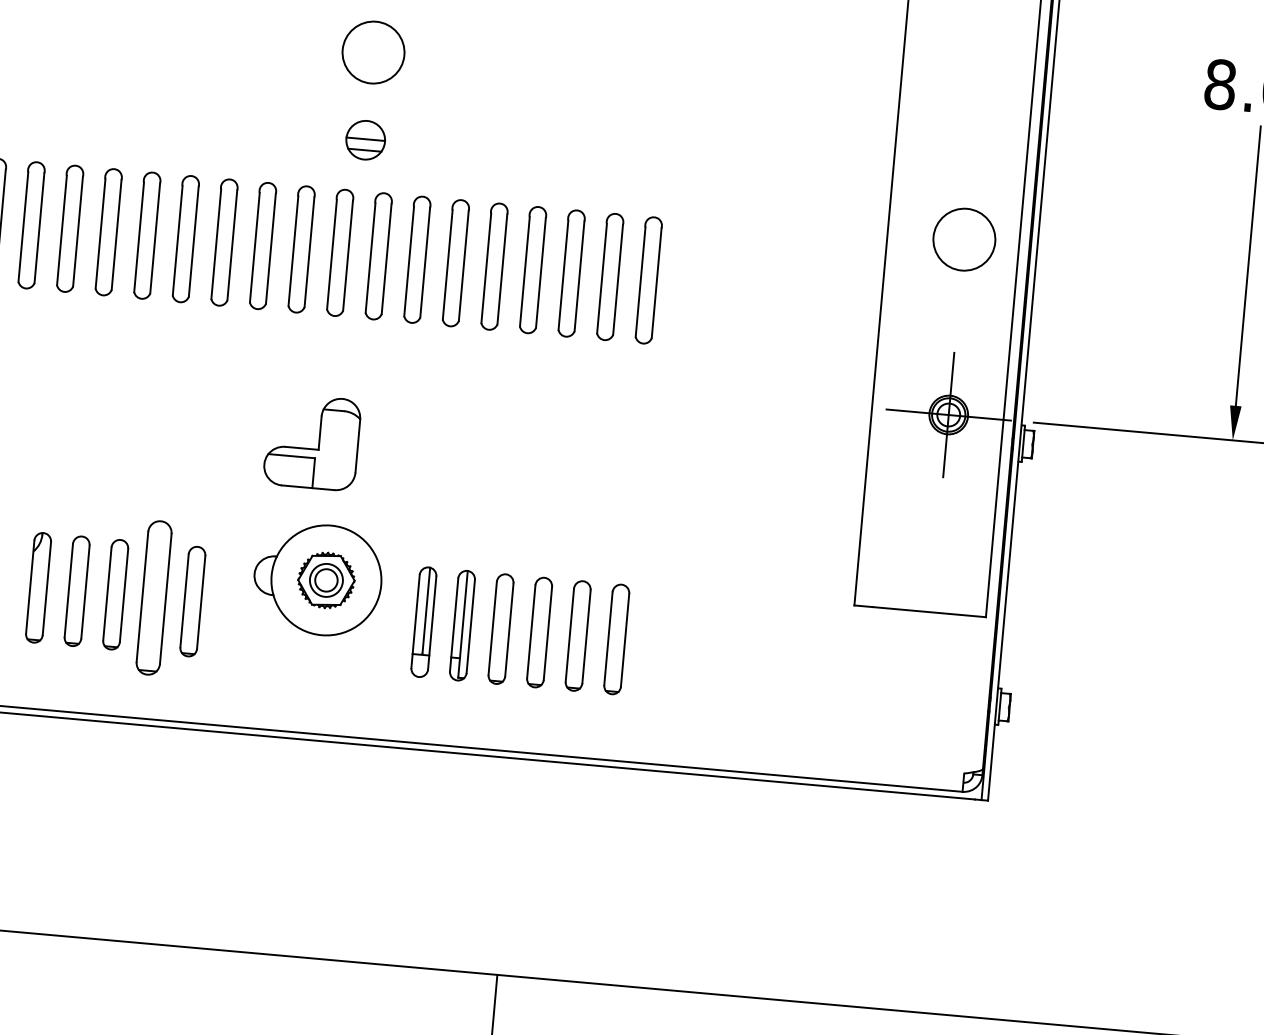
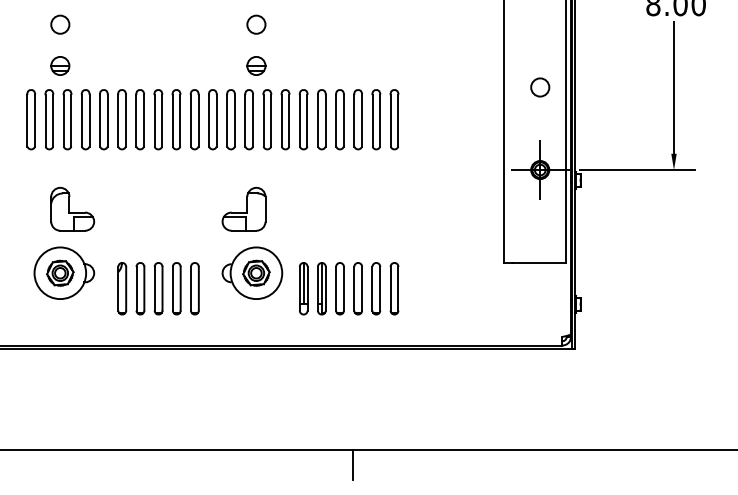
circle: (373, 52) -> (256, 24), size x0.62
circle: (964, 239) -> (540, 87), size x0.62
part: (153, 597) -> (176, 288), size x0.71

